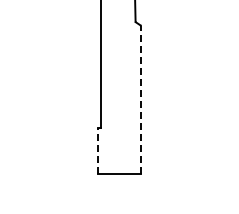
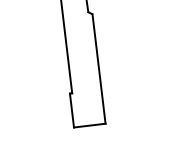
line: (140, 100) -> (98, 69), dashed -> solid
line: (98, 150) -> (72, 110), dashed -> solid

